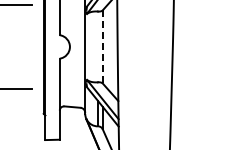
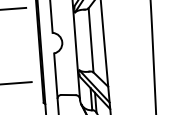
line: (102, 46) -> (90, 39), dashed -> solid

